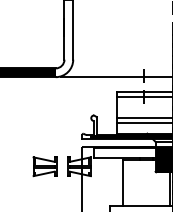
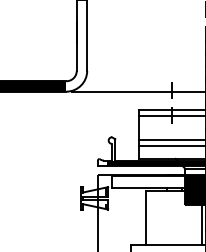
part: (44, 166) -> (52, 198), removed

